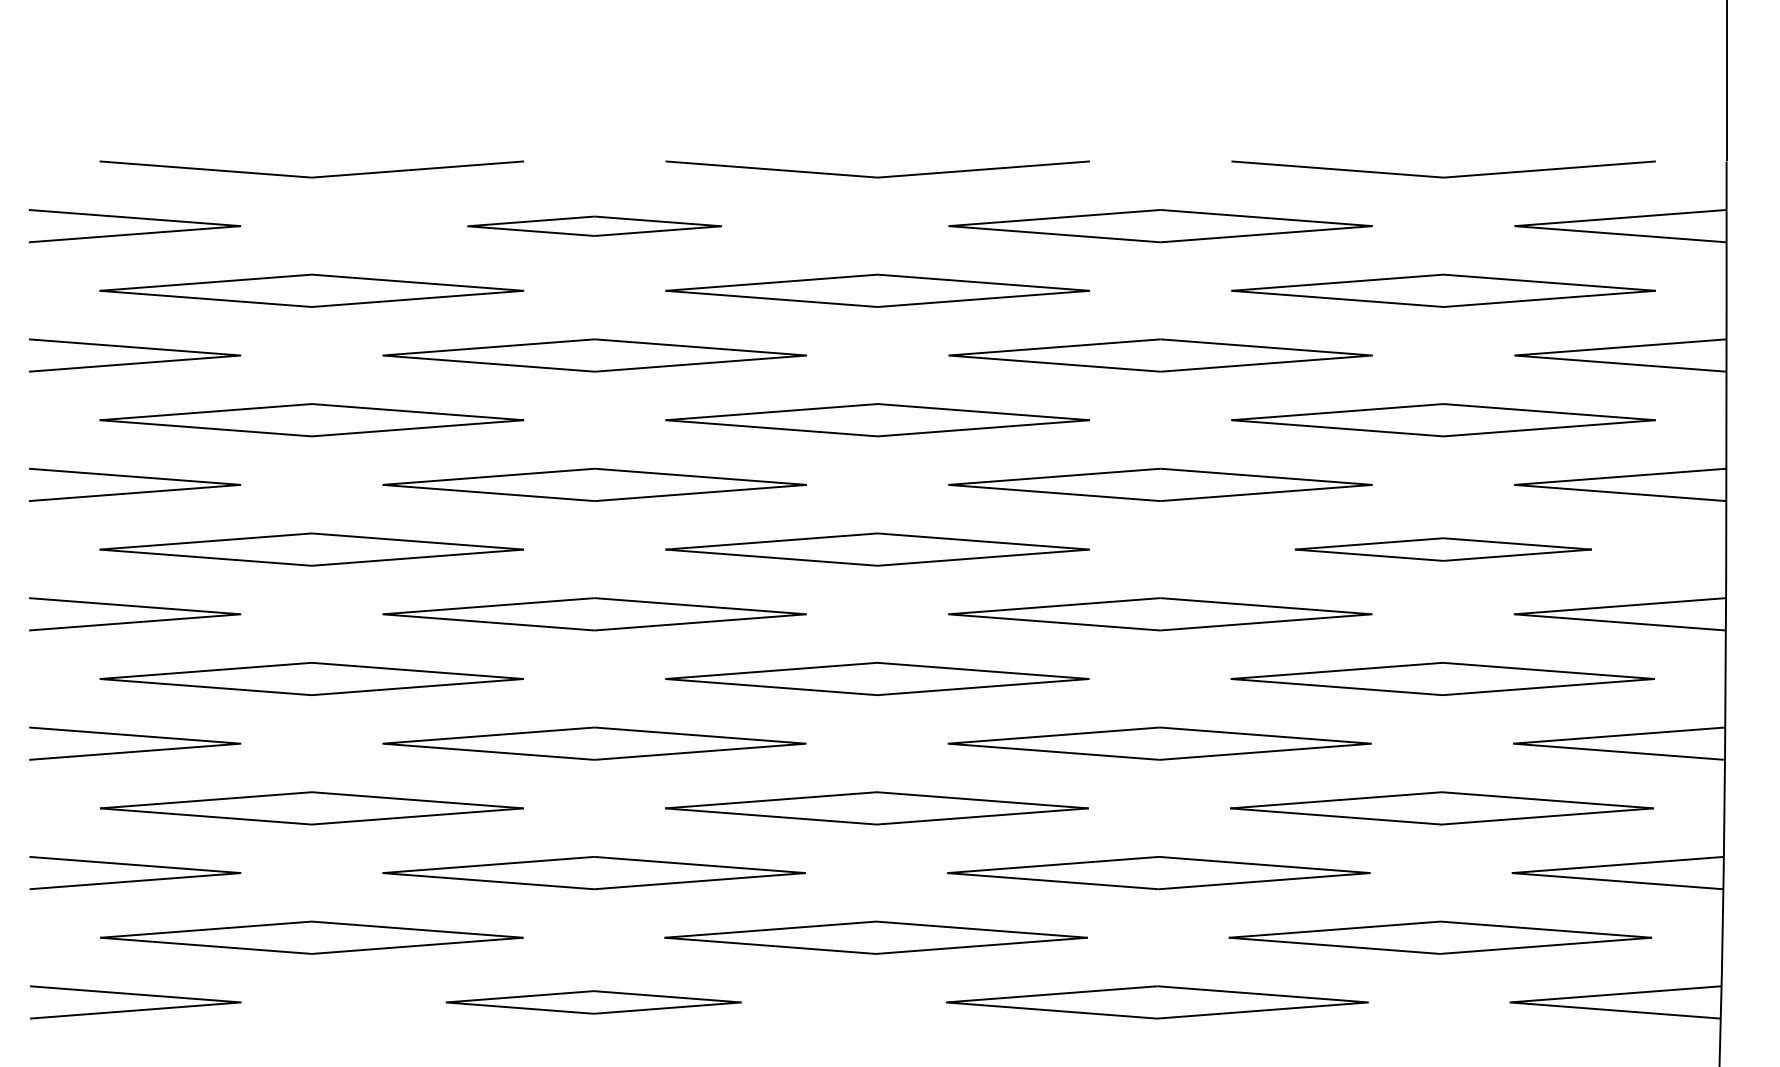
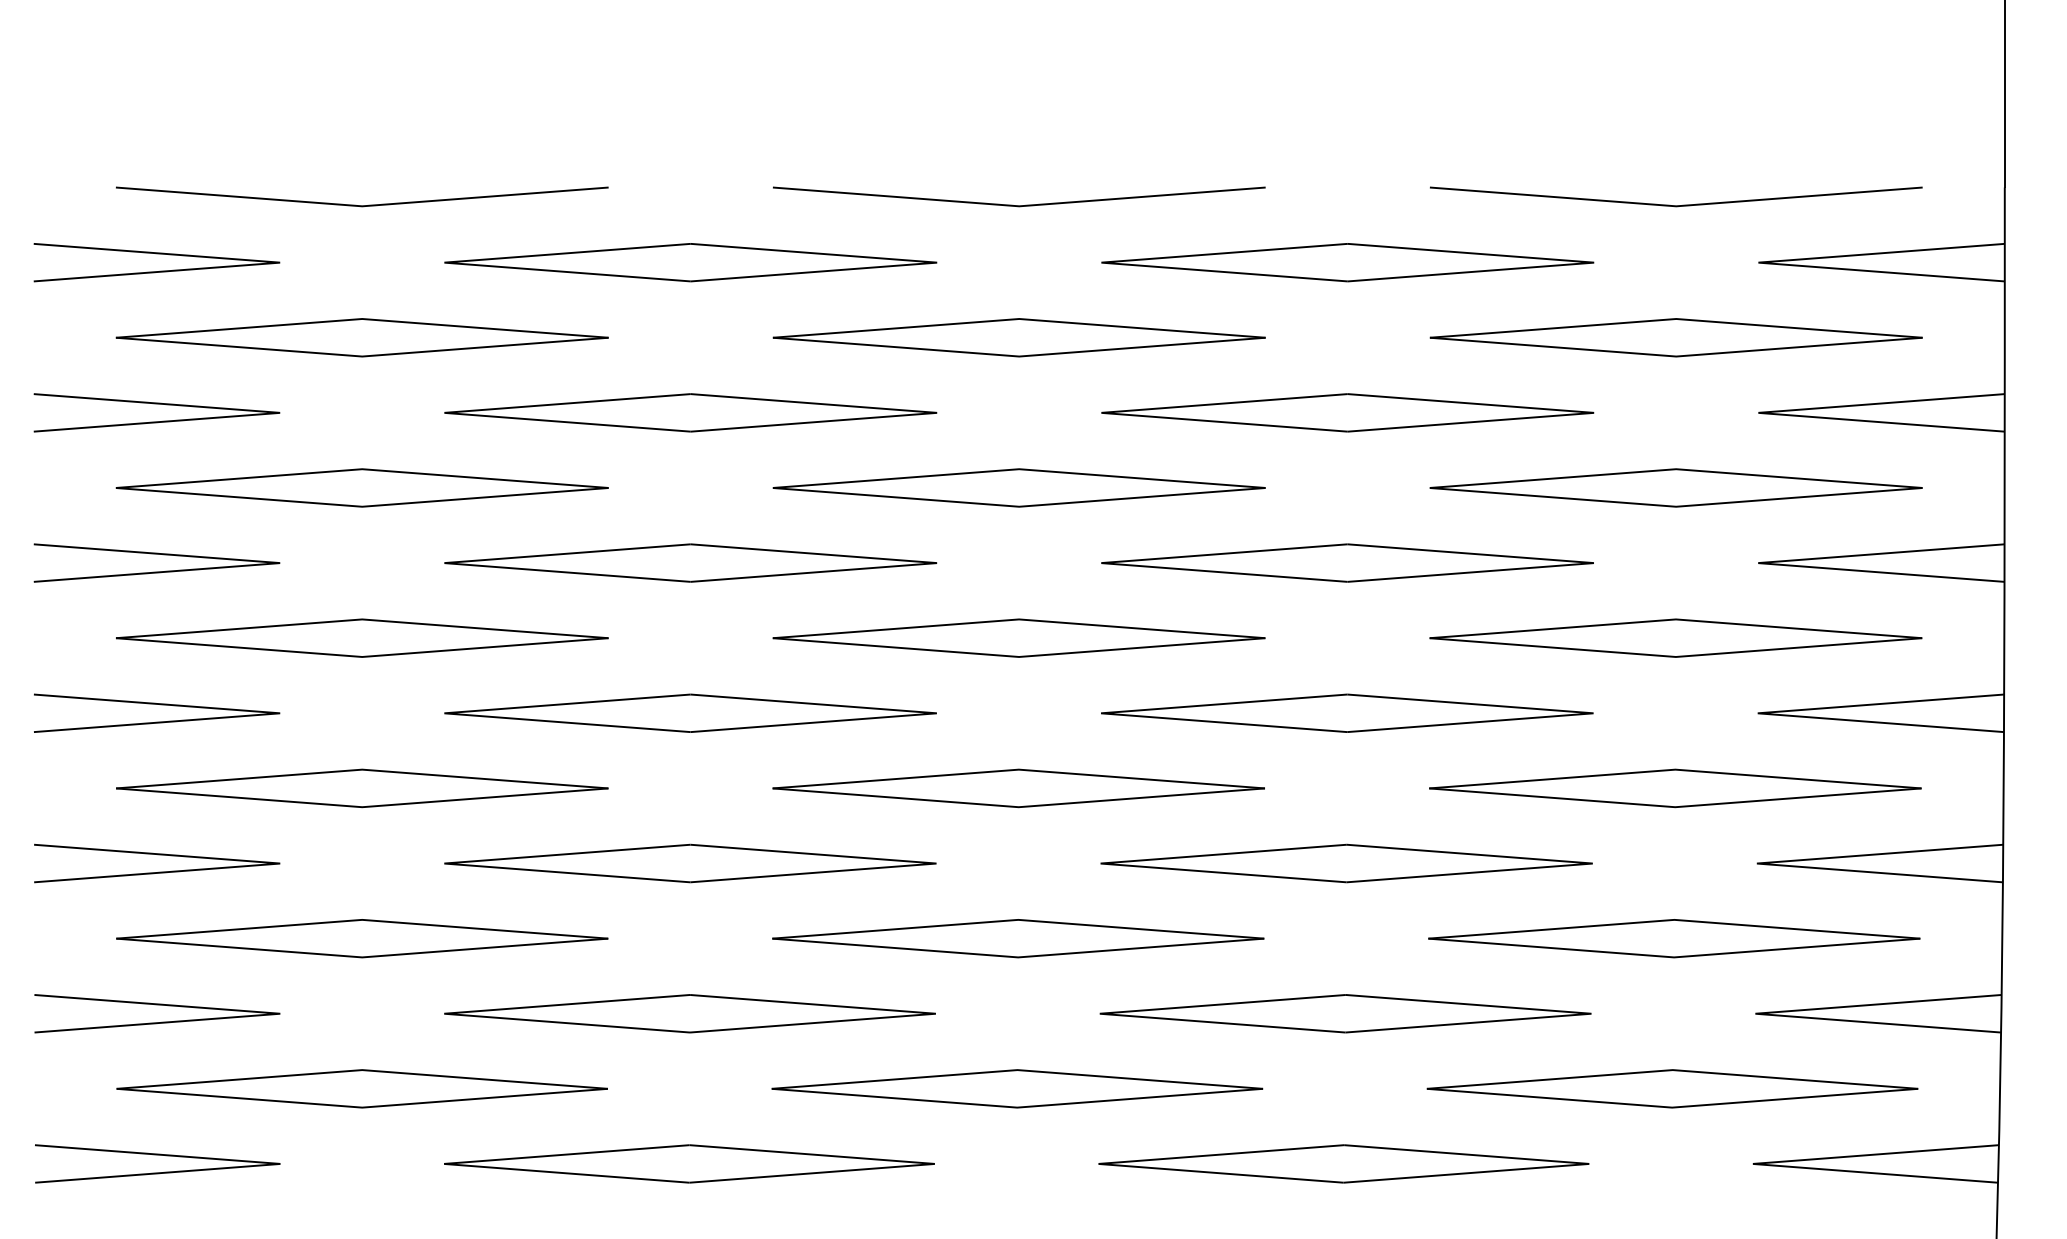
part: (594, 226) -> (690, 263), size x1.67
part: (1443, 549) -> (1676, 638), size x1.43
part: (593, 1002) -> (689, 1164), size x1.43

